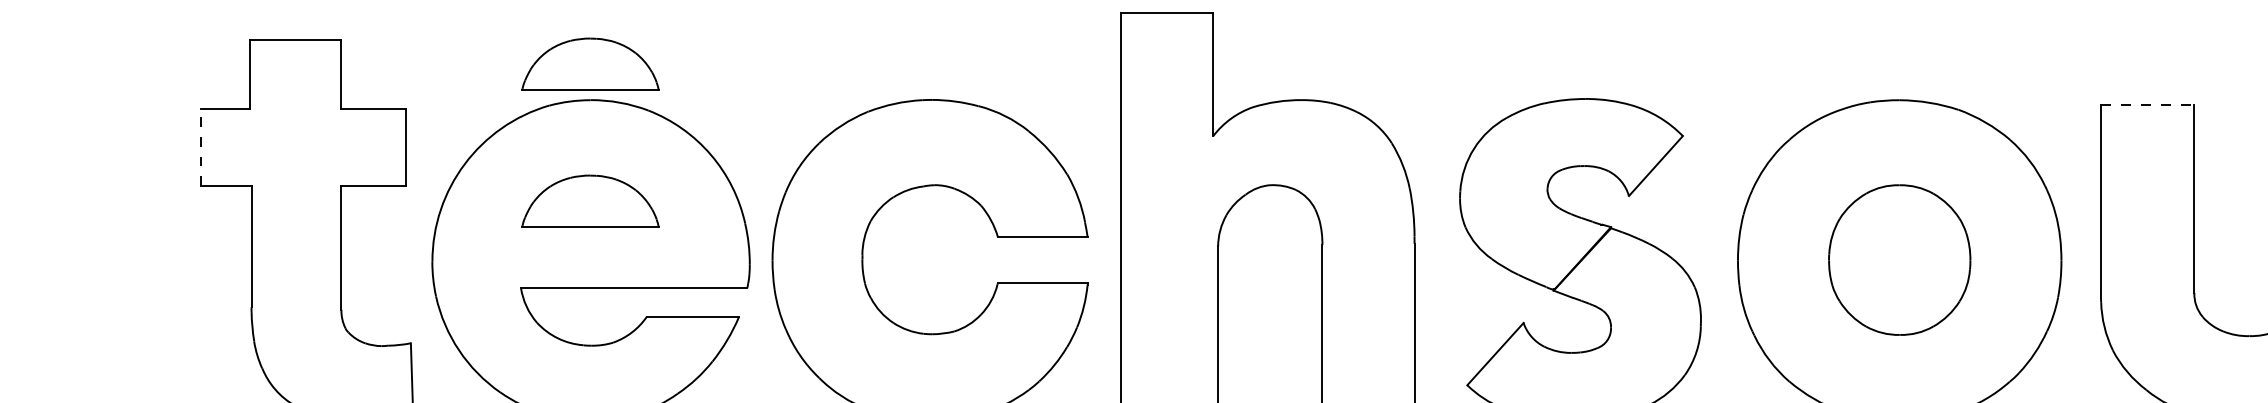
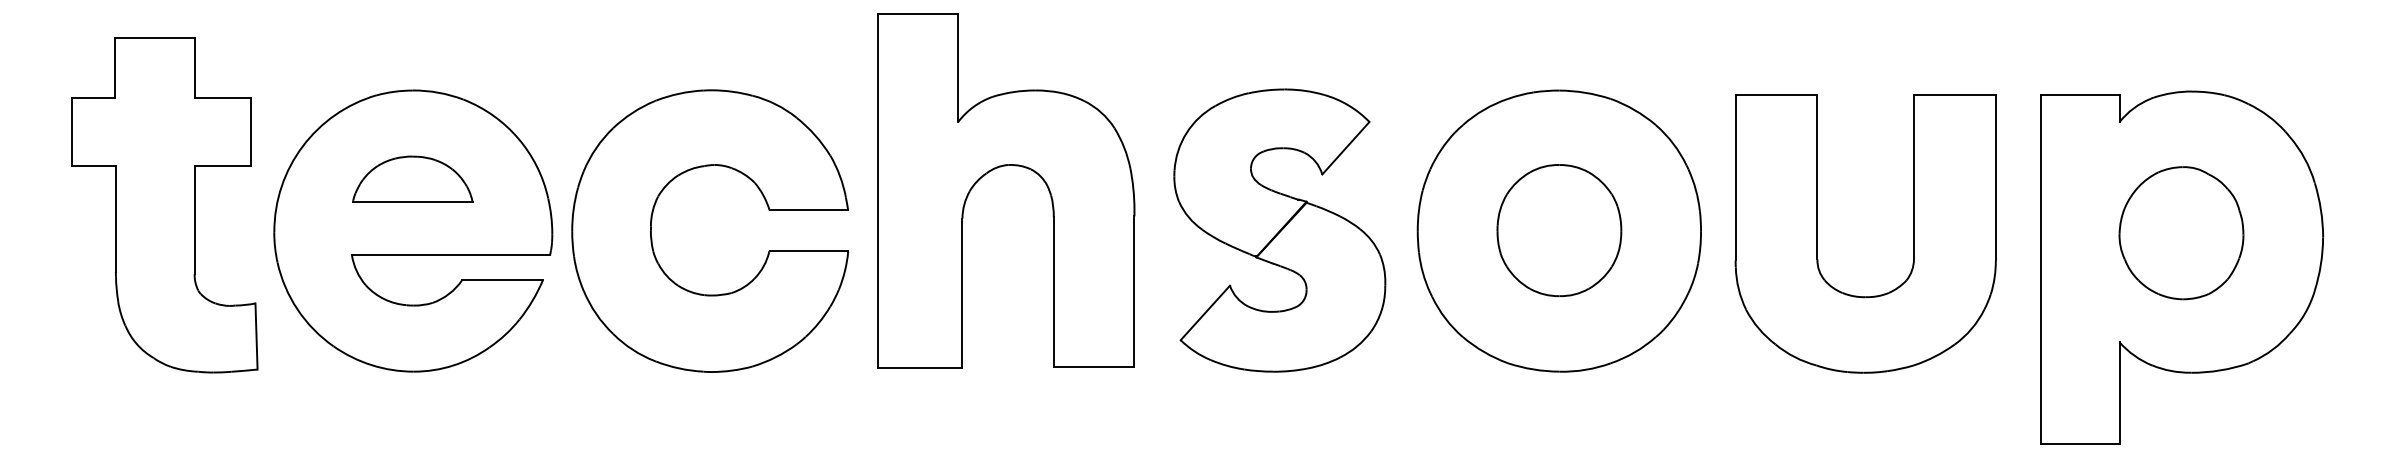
part: (590, 63) -> (412, 58), removed
line: (2147, 104) -> (1776, 94), dashed -> solid
line: (200, 146) -> (71, 131), dashed -> solid

